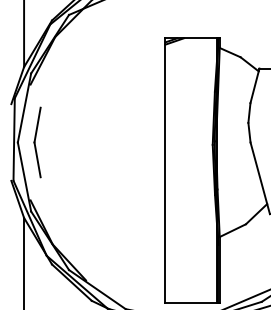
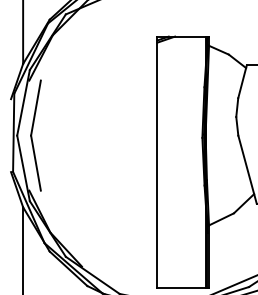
part: (37, 142) -> (35, 135), size x1.67

